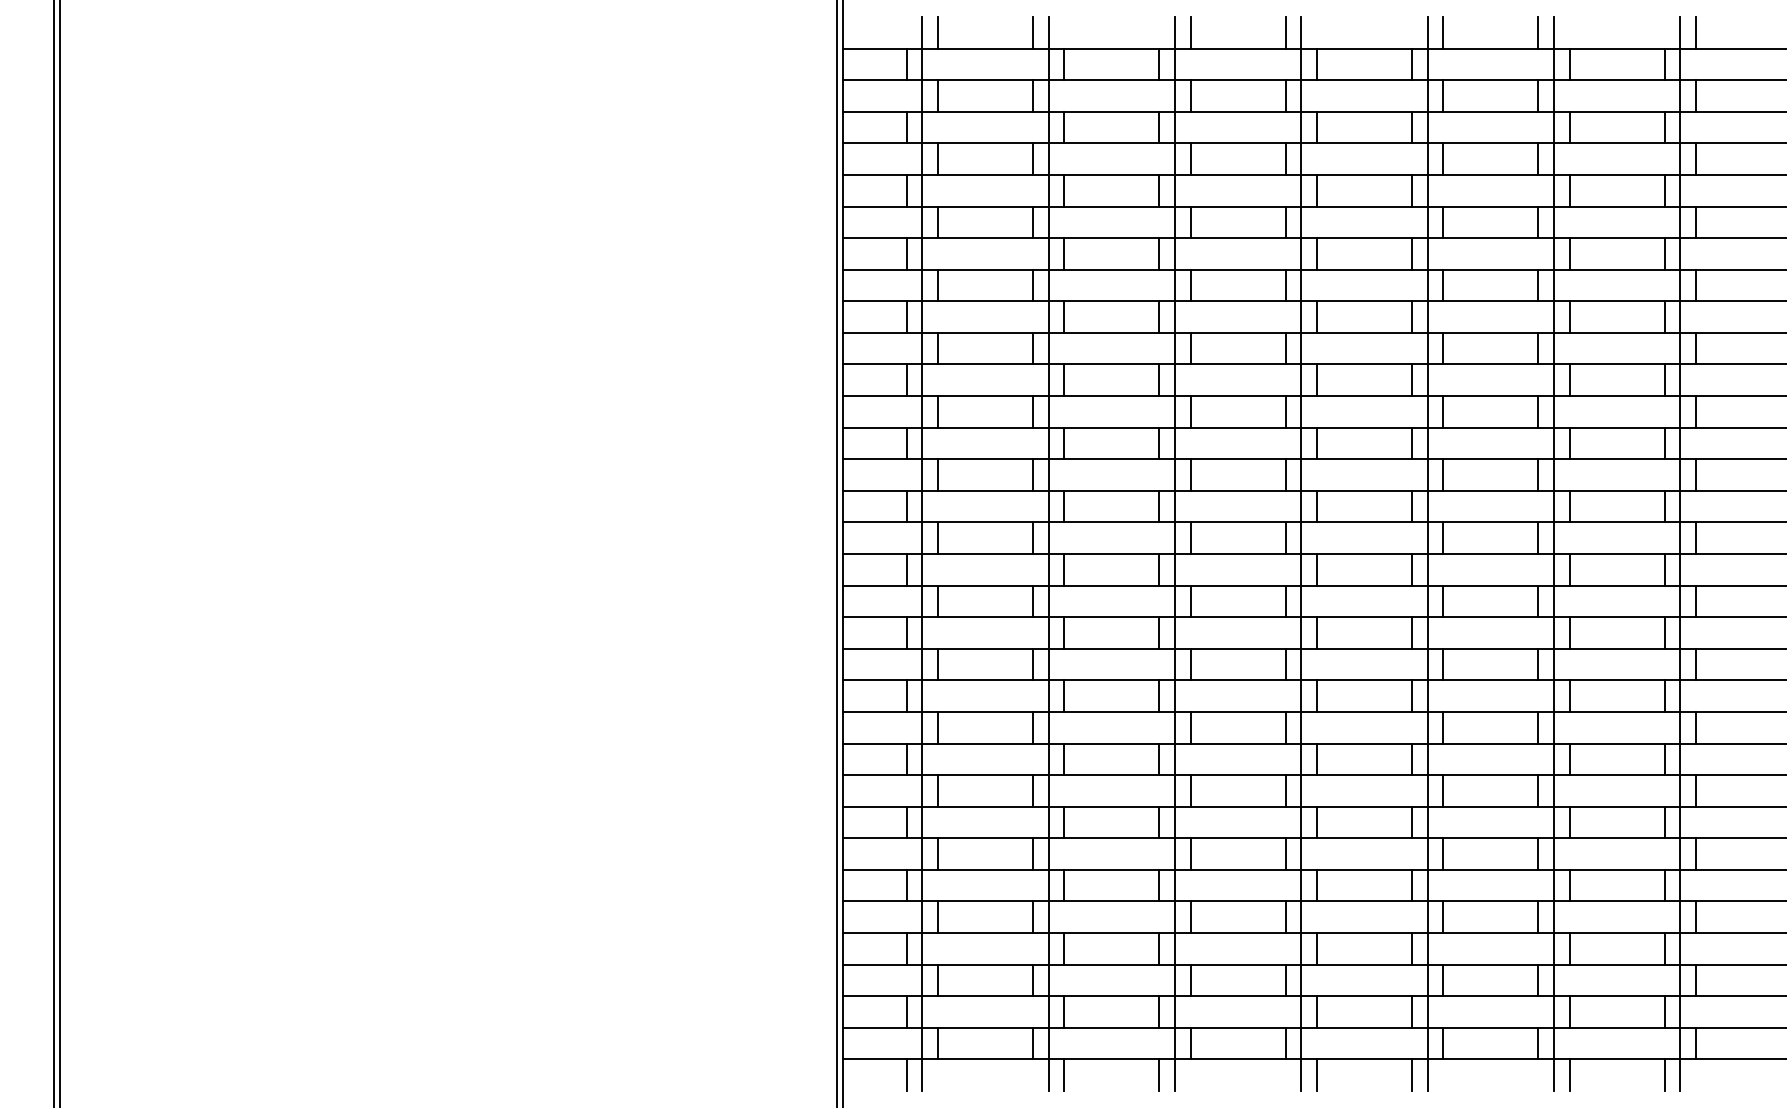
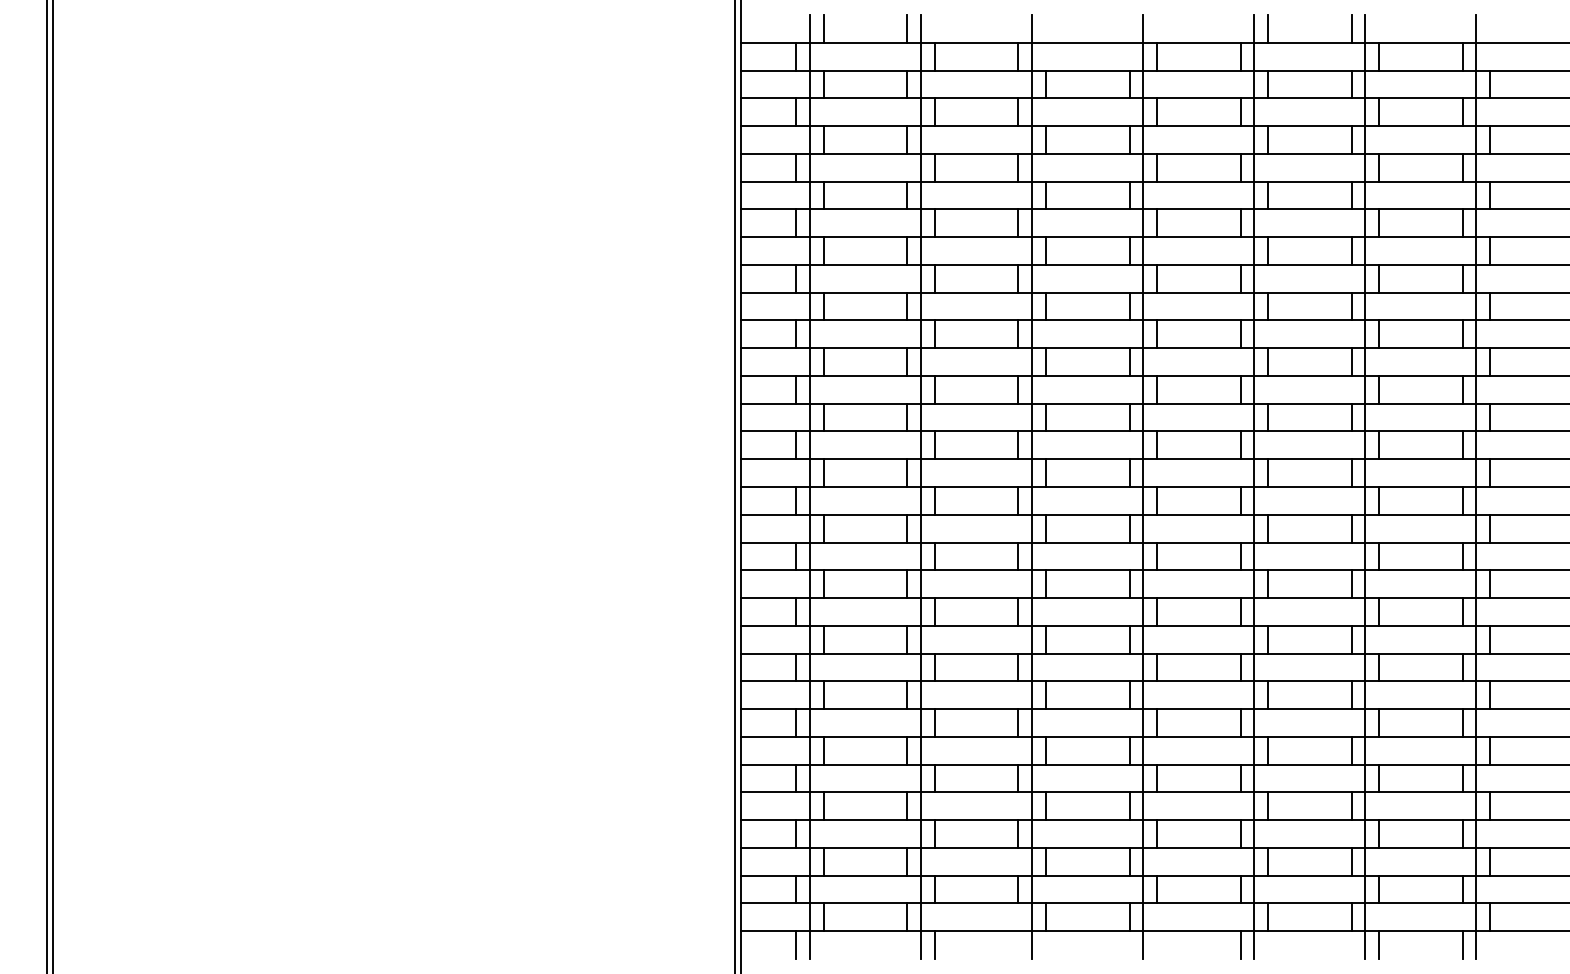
line: (1191, 32) -> (1046, 28), removed
line: (1285, 32) -> (1129, 28), removed
line: (1696, 32) -> (1490, 28), removed
line: (1159, 1074) -> (1018, 944), removed
line: (1317, 1074) -> (1157, 944), removed

